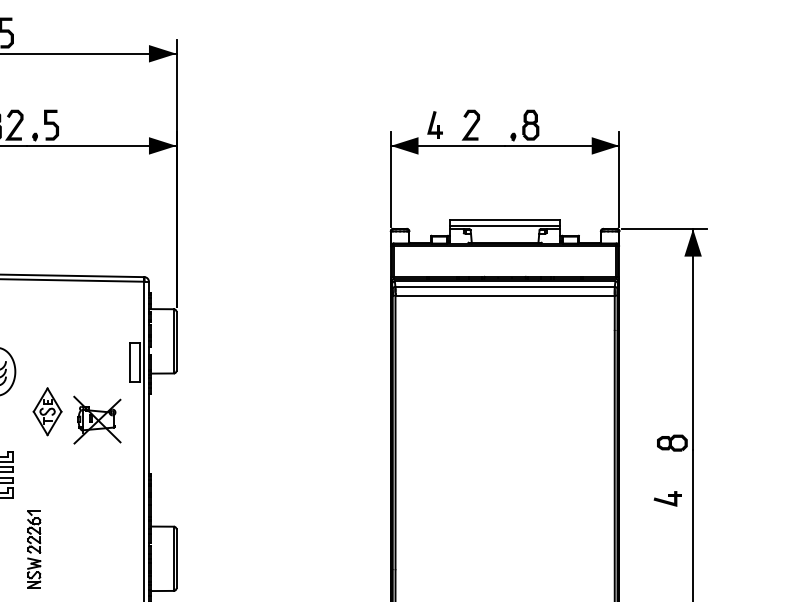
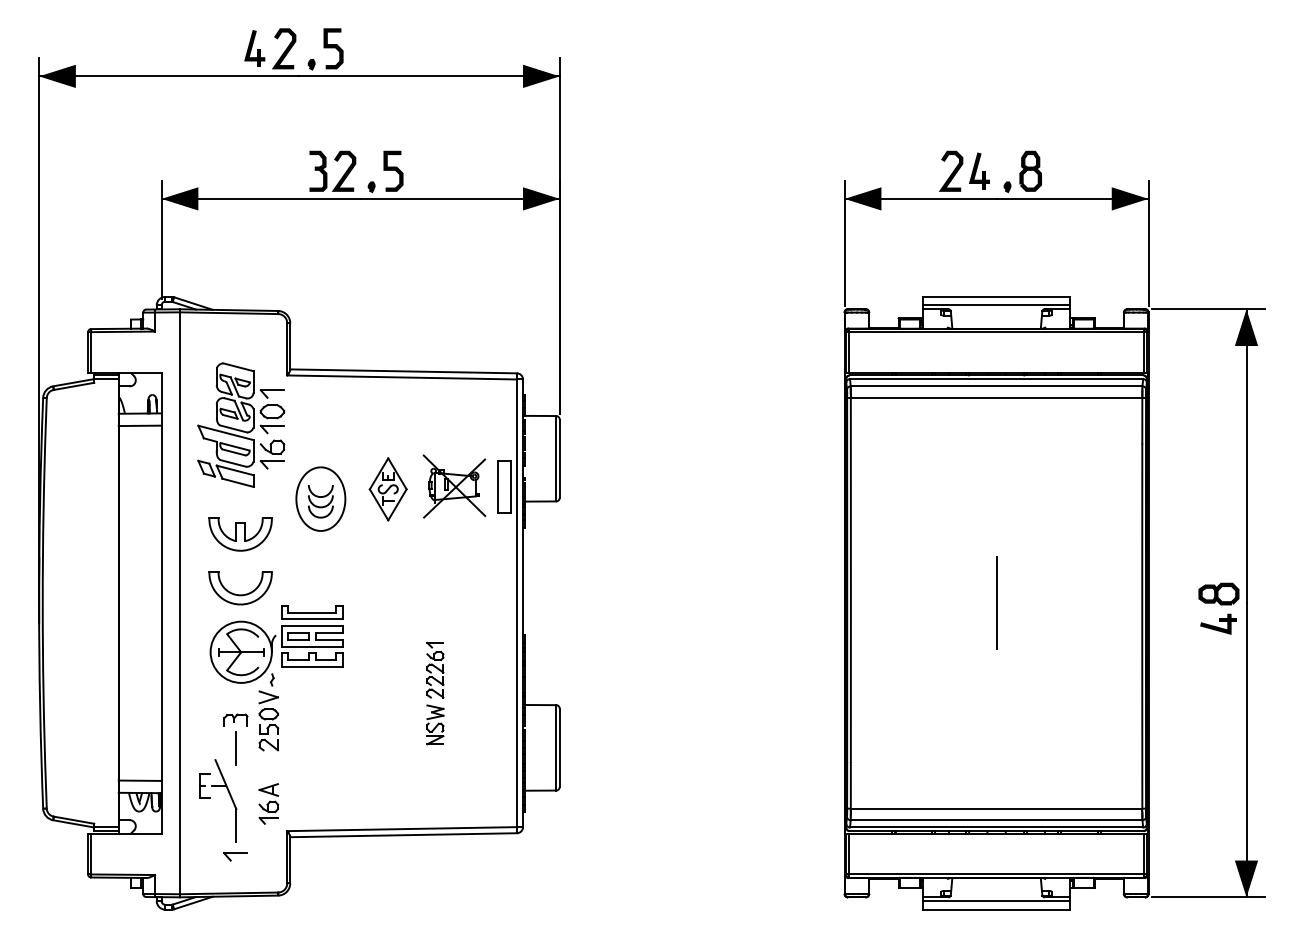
part: (435, 124) -> (979, 170), moved
part: (47, 411) -> (387, 489), moved
part: (97, 420) -> (454, 486), moved
line: (505, 450) -> (996, 603), added
part: (667, 498) -> (1218, 623), moved
part: (34, 549) -> (435, 693), moved

